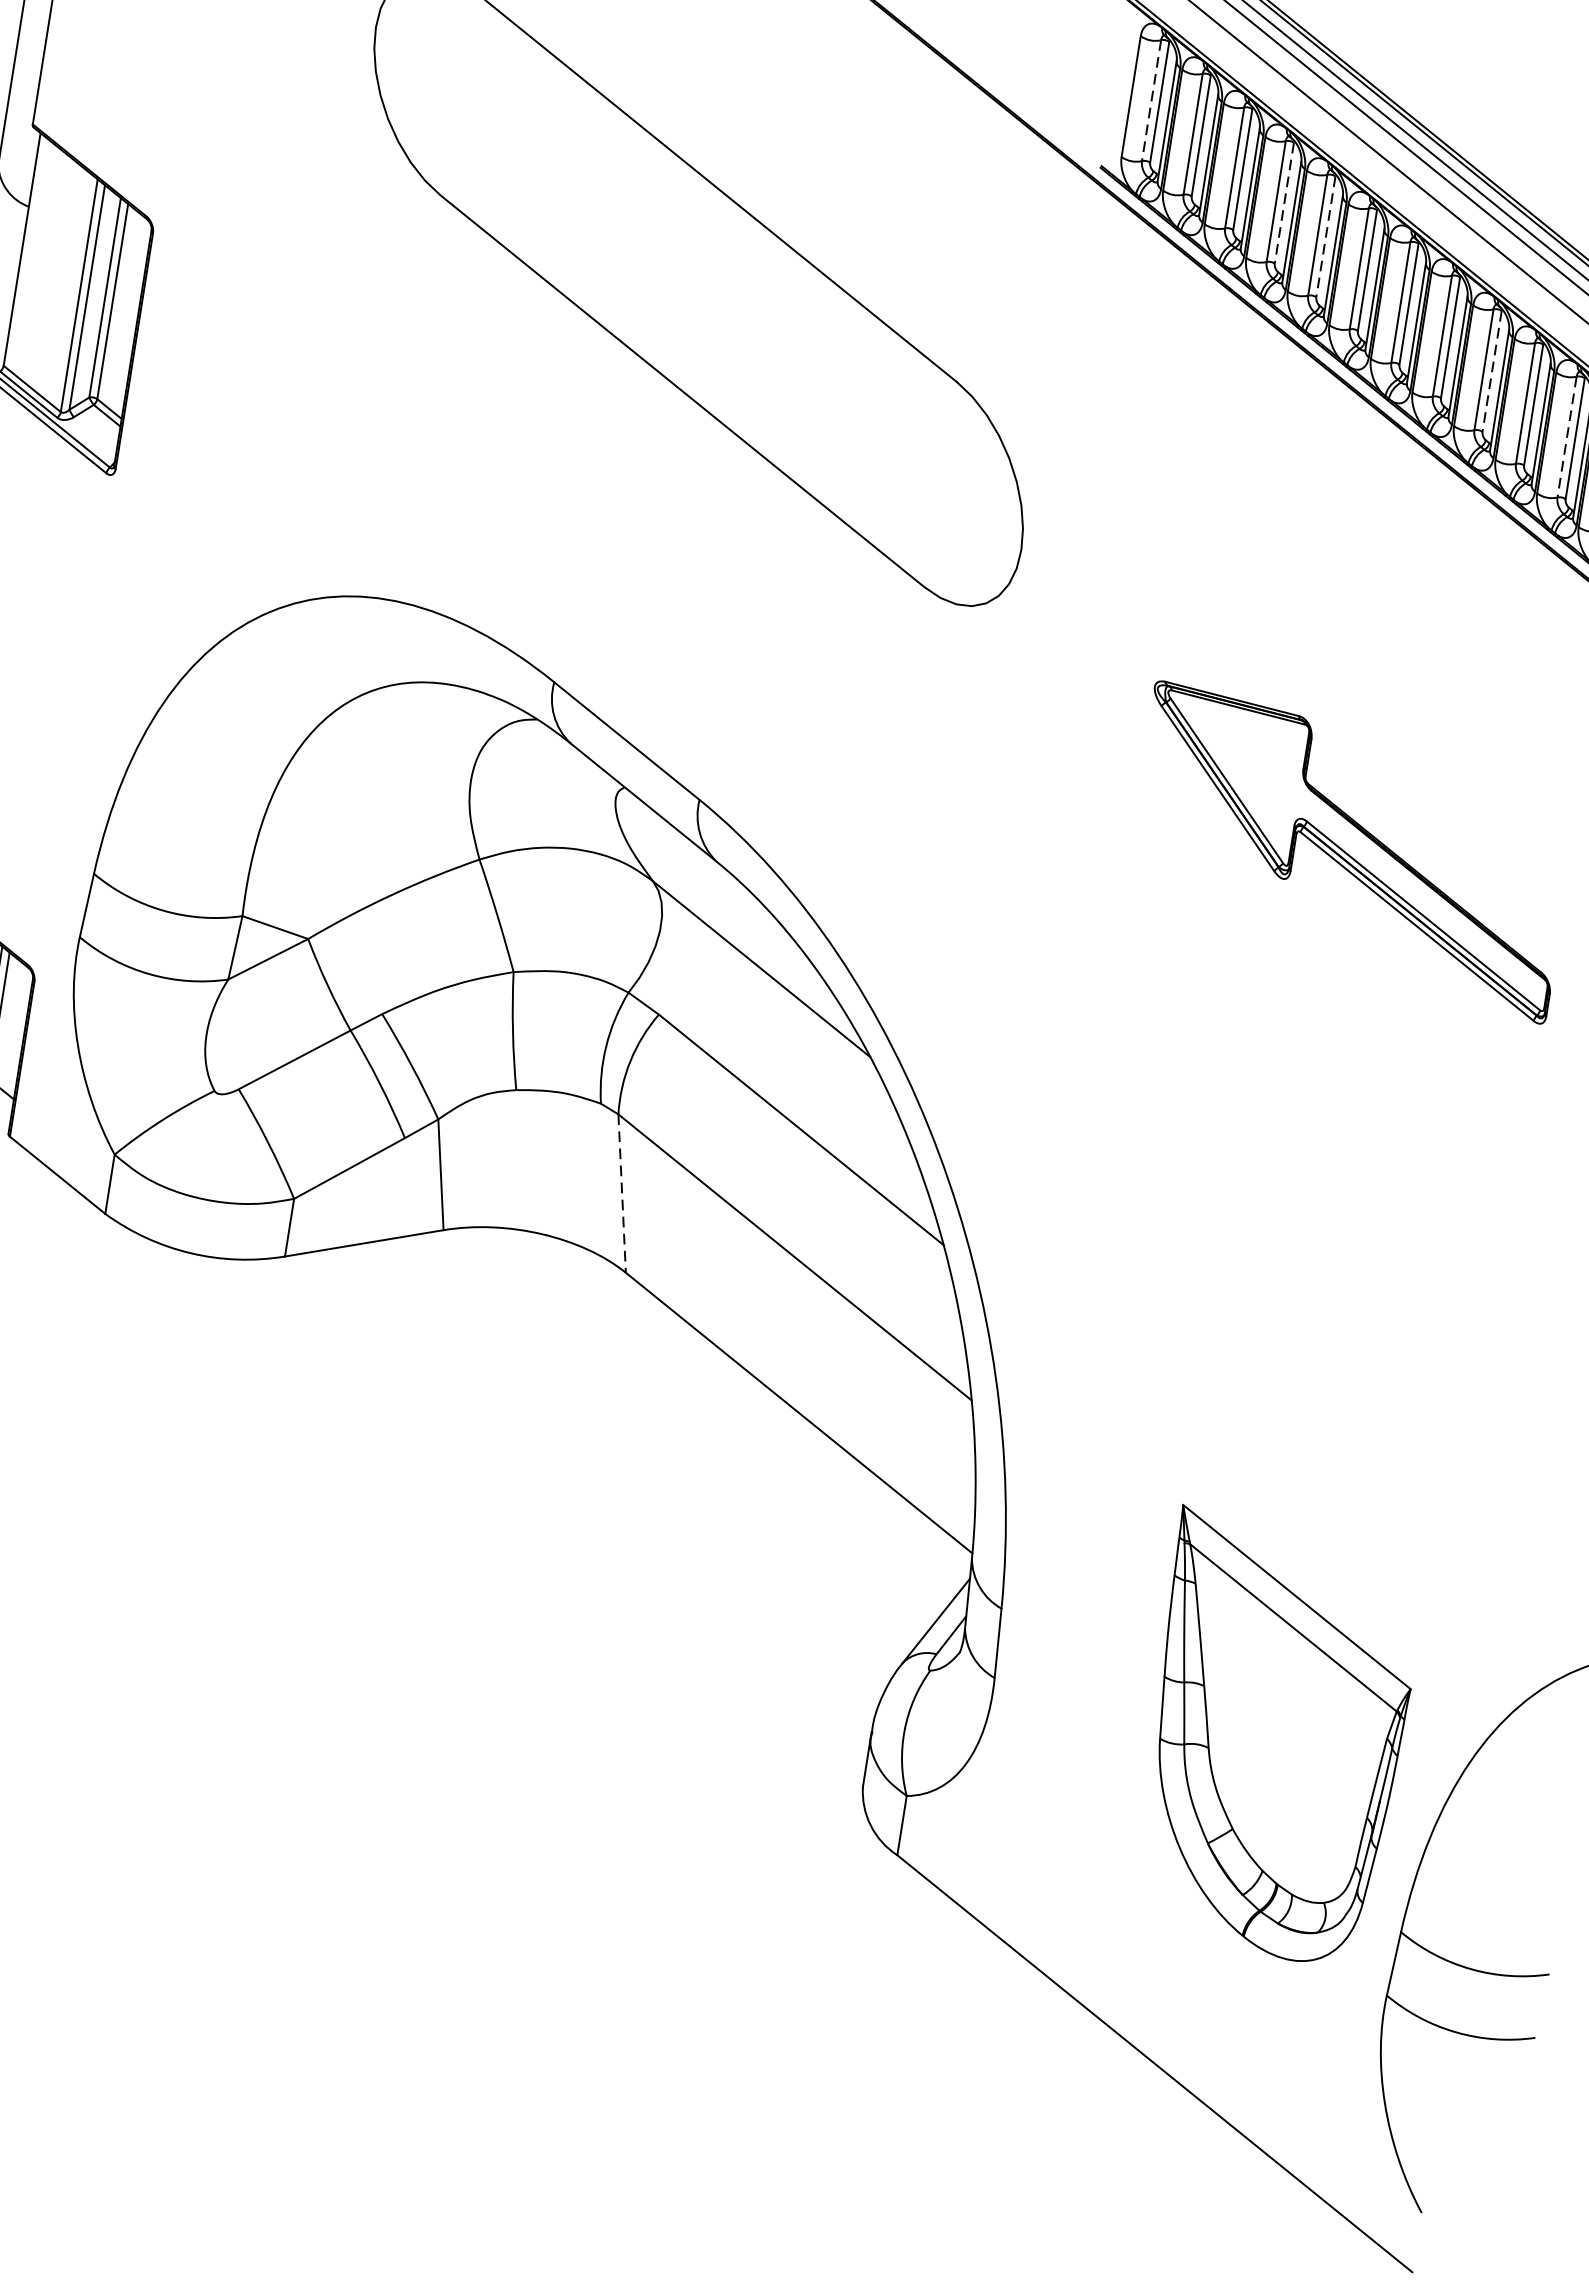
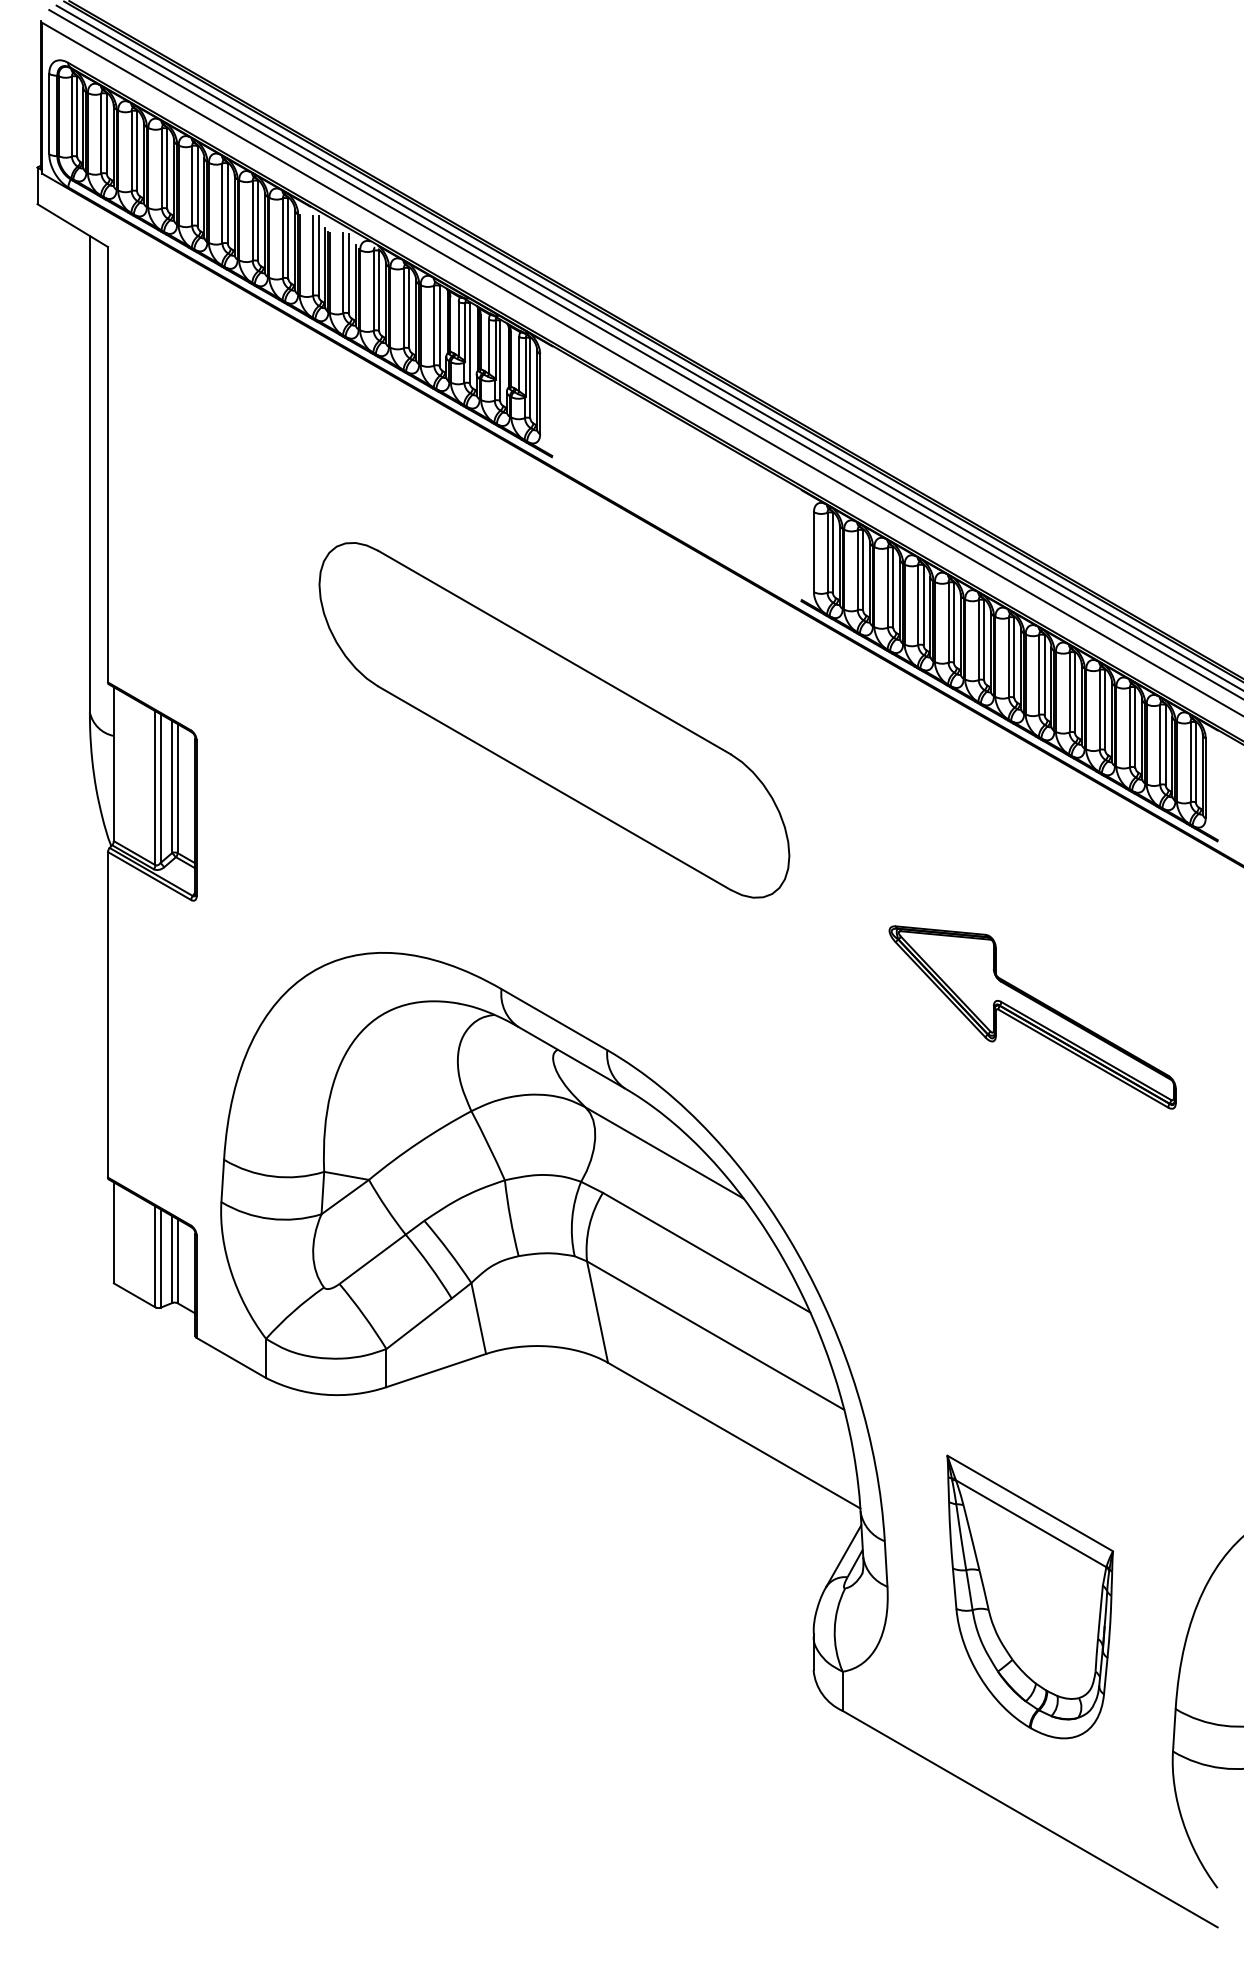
line: (1151, 100) -> (827, 552), dashed -> solid
line: (1284, 203) -> (923, 605), dashed -> solid
line: (1325, 236) -> (953, 622), dashed -> solid
line: (1491, 371) -> (1074, 692), dashed -> solid
line: (1567, 437) -> (1130, 727), dashed -> solid
line: (621, 1194) -> (597, 1312), dashed -> solid
part: (1273, 1737) -> (1029, 1596), moved

